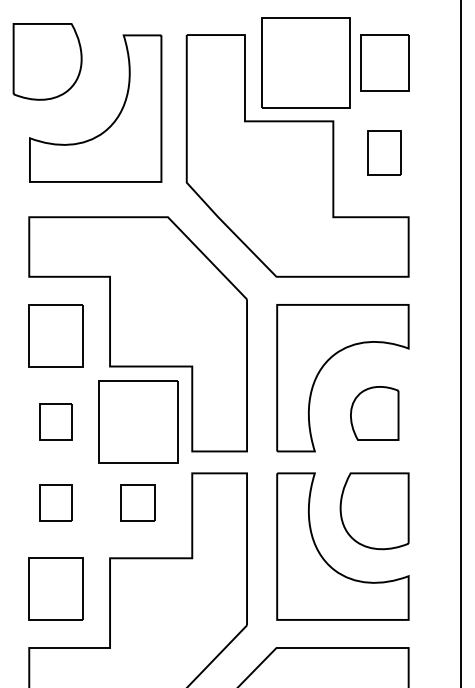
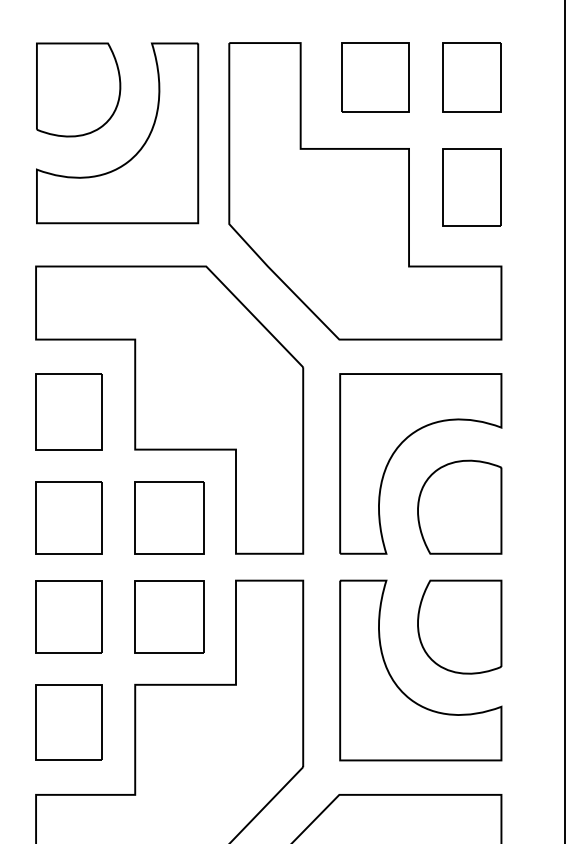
part: (47, 61) -> (78, 89), moved
part: (305, 63) -> (375, 77), size x0.62
part: (384, 152) -> (471, 187), size x1.43
part: (374, 412) -> (459, 506), size x1.43
part: (55, 421) -> (68, 517), size x1.67
part: (138, 421) -> (169, 517), size x0.71
part: (55, 502) -> (68, 616), size x1.67
part: (138, 502) -> (169, 616), size x1.67

